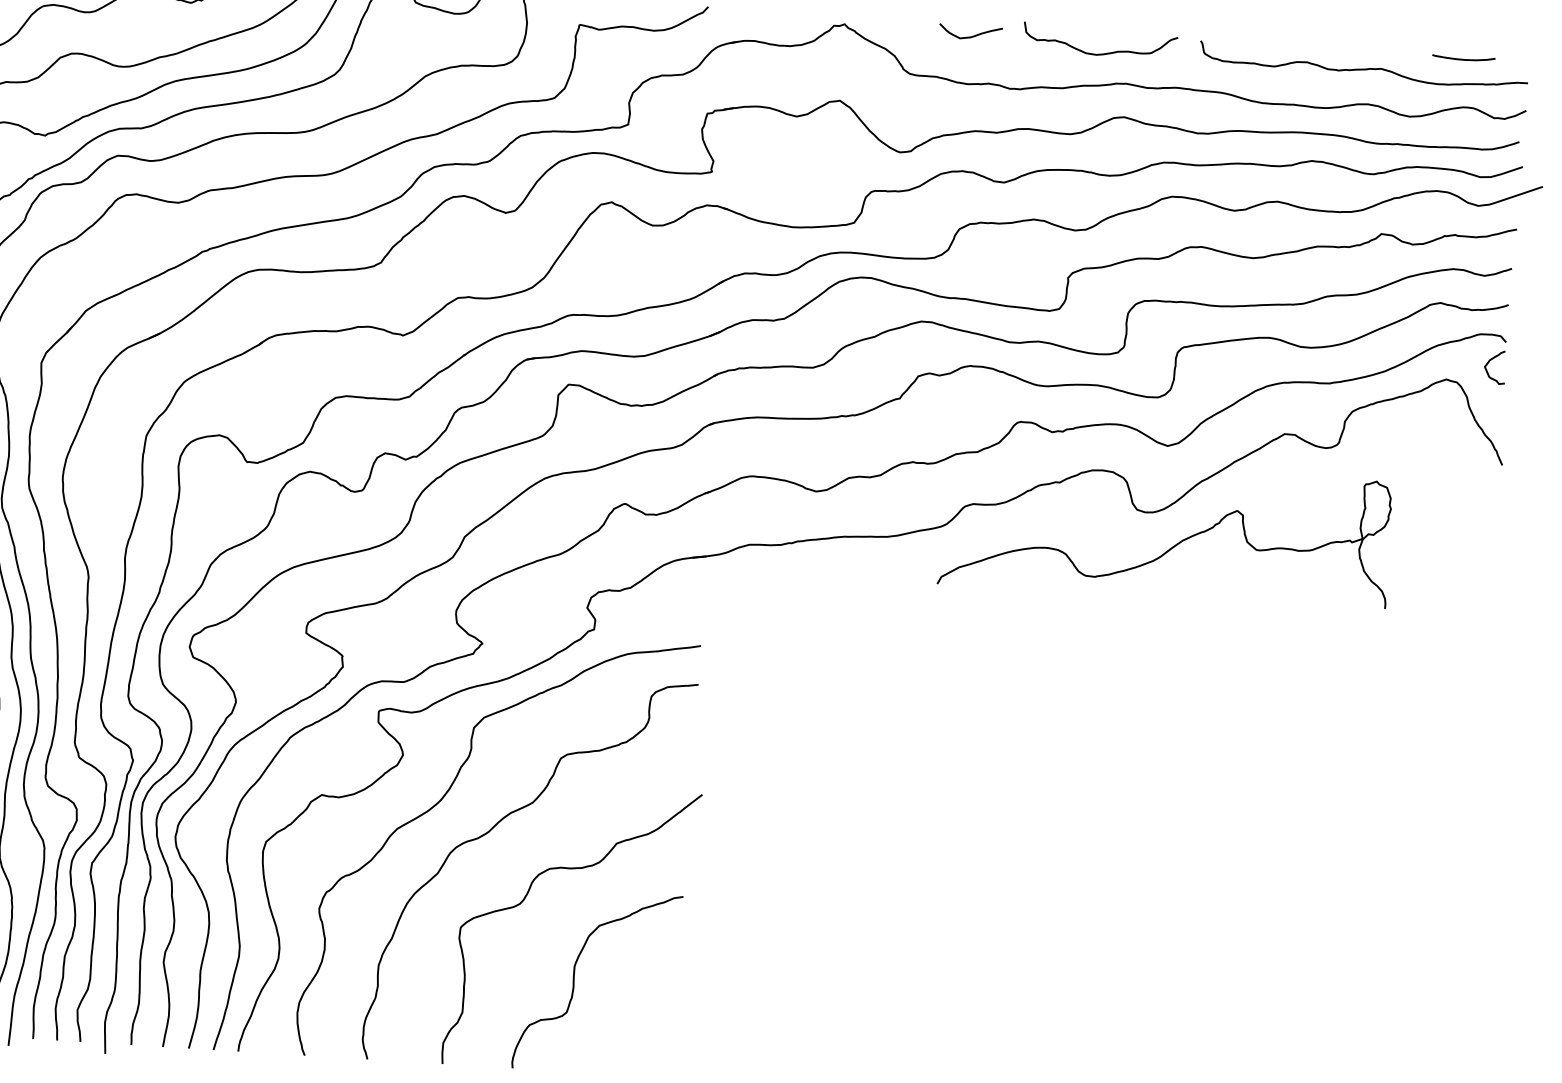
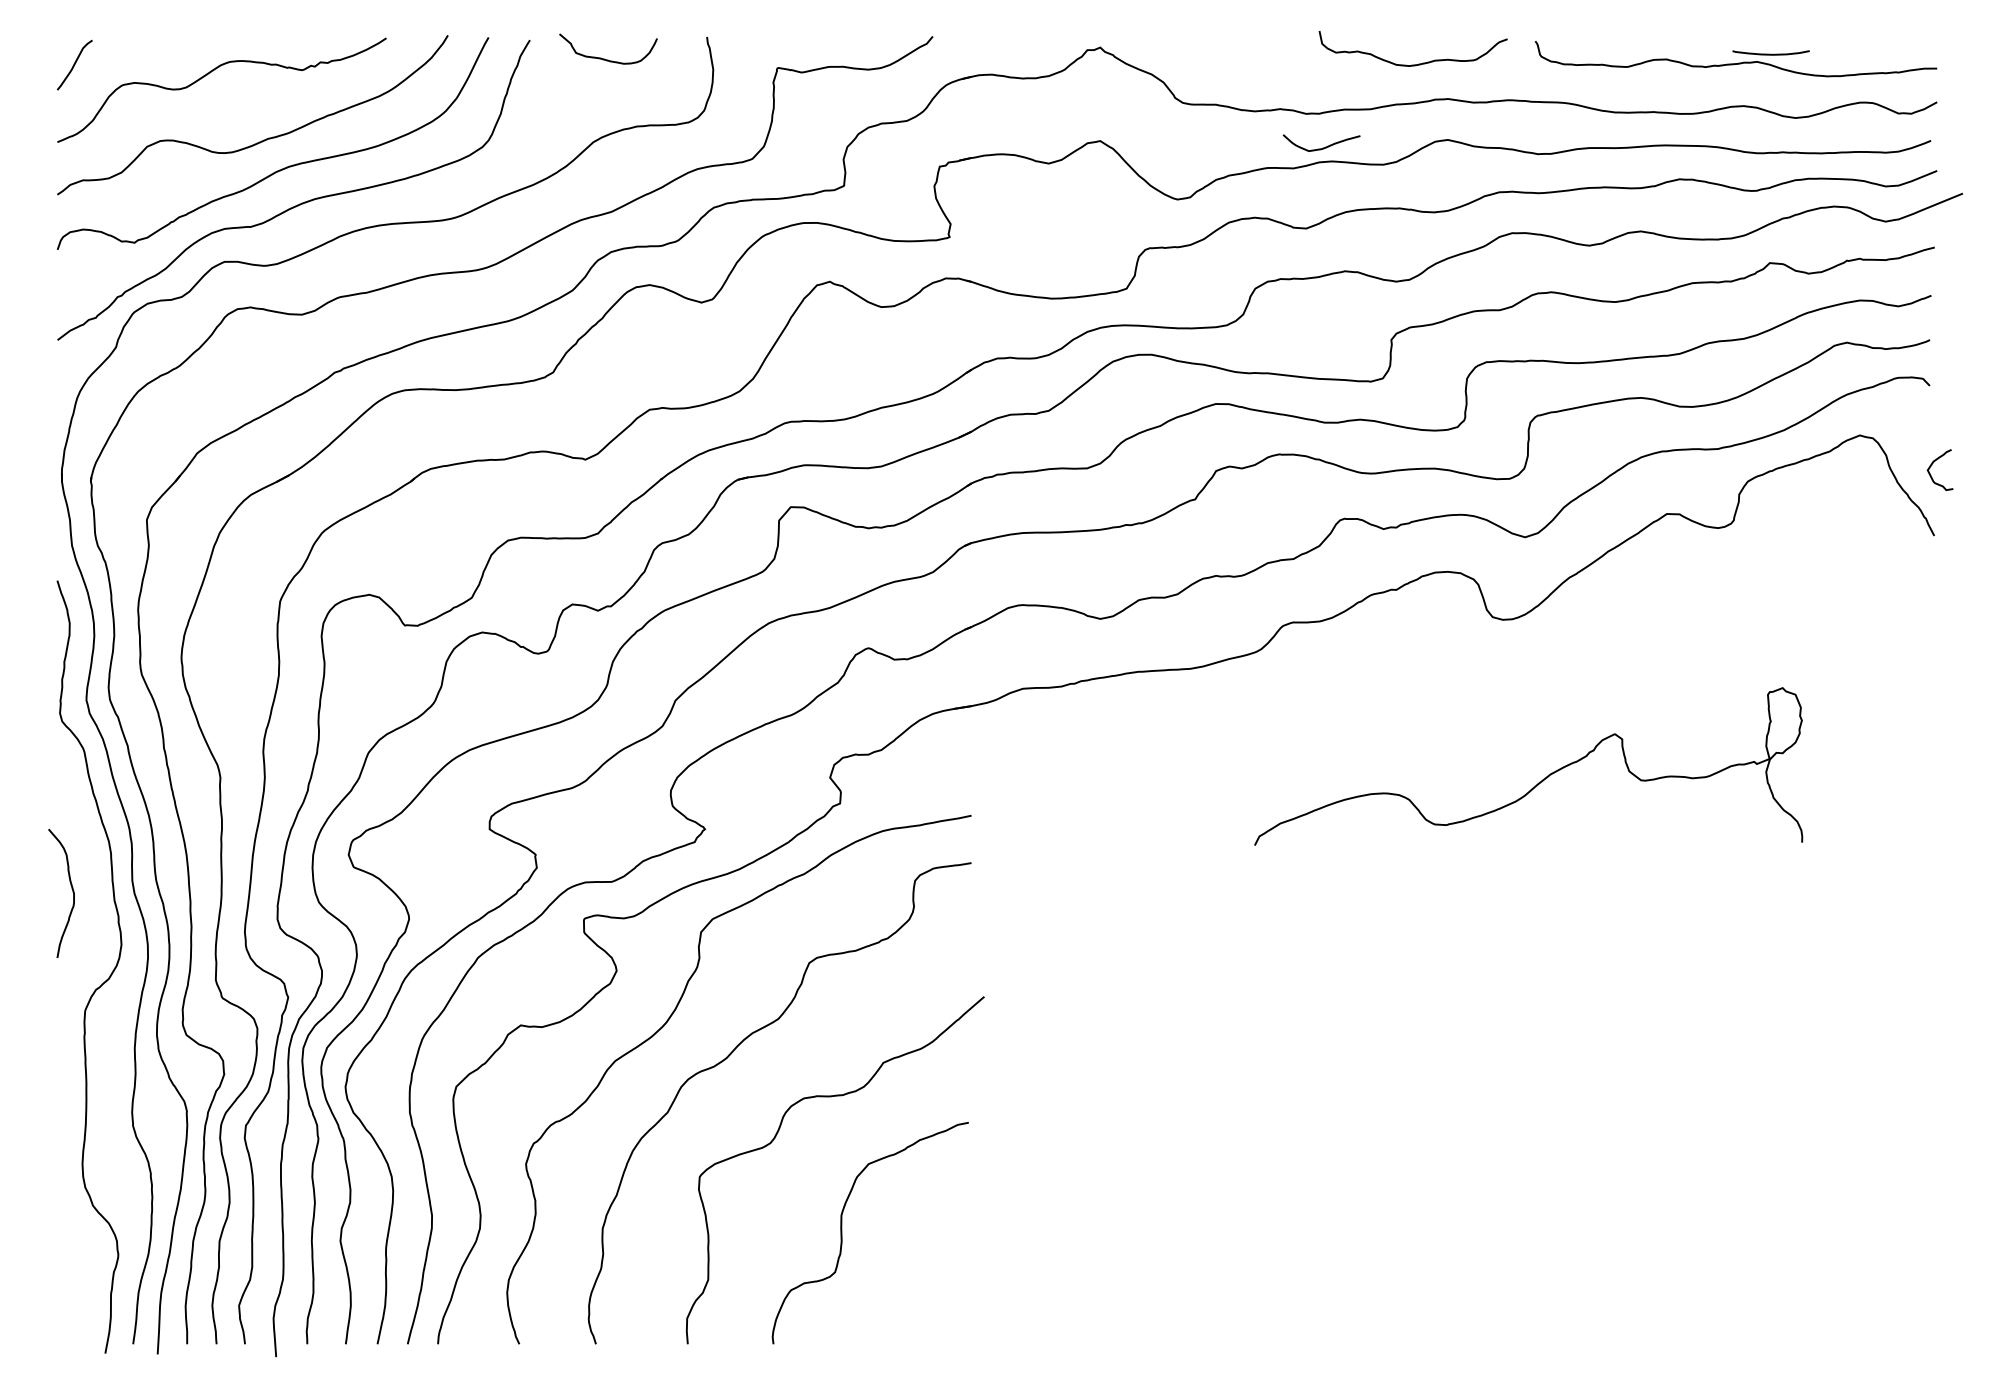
curve: (971, 36) -> (1322, 147), moved
curve: (1463, 58) -> (1770, 53), moved
curve: (1489, 363) -> (1932, 465), moved
curve: (1172, 546) -> (1538, 782), moved

